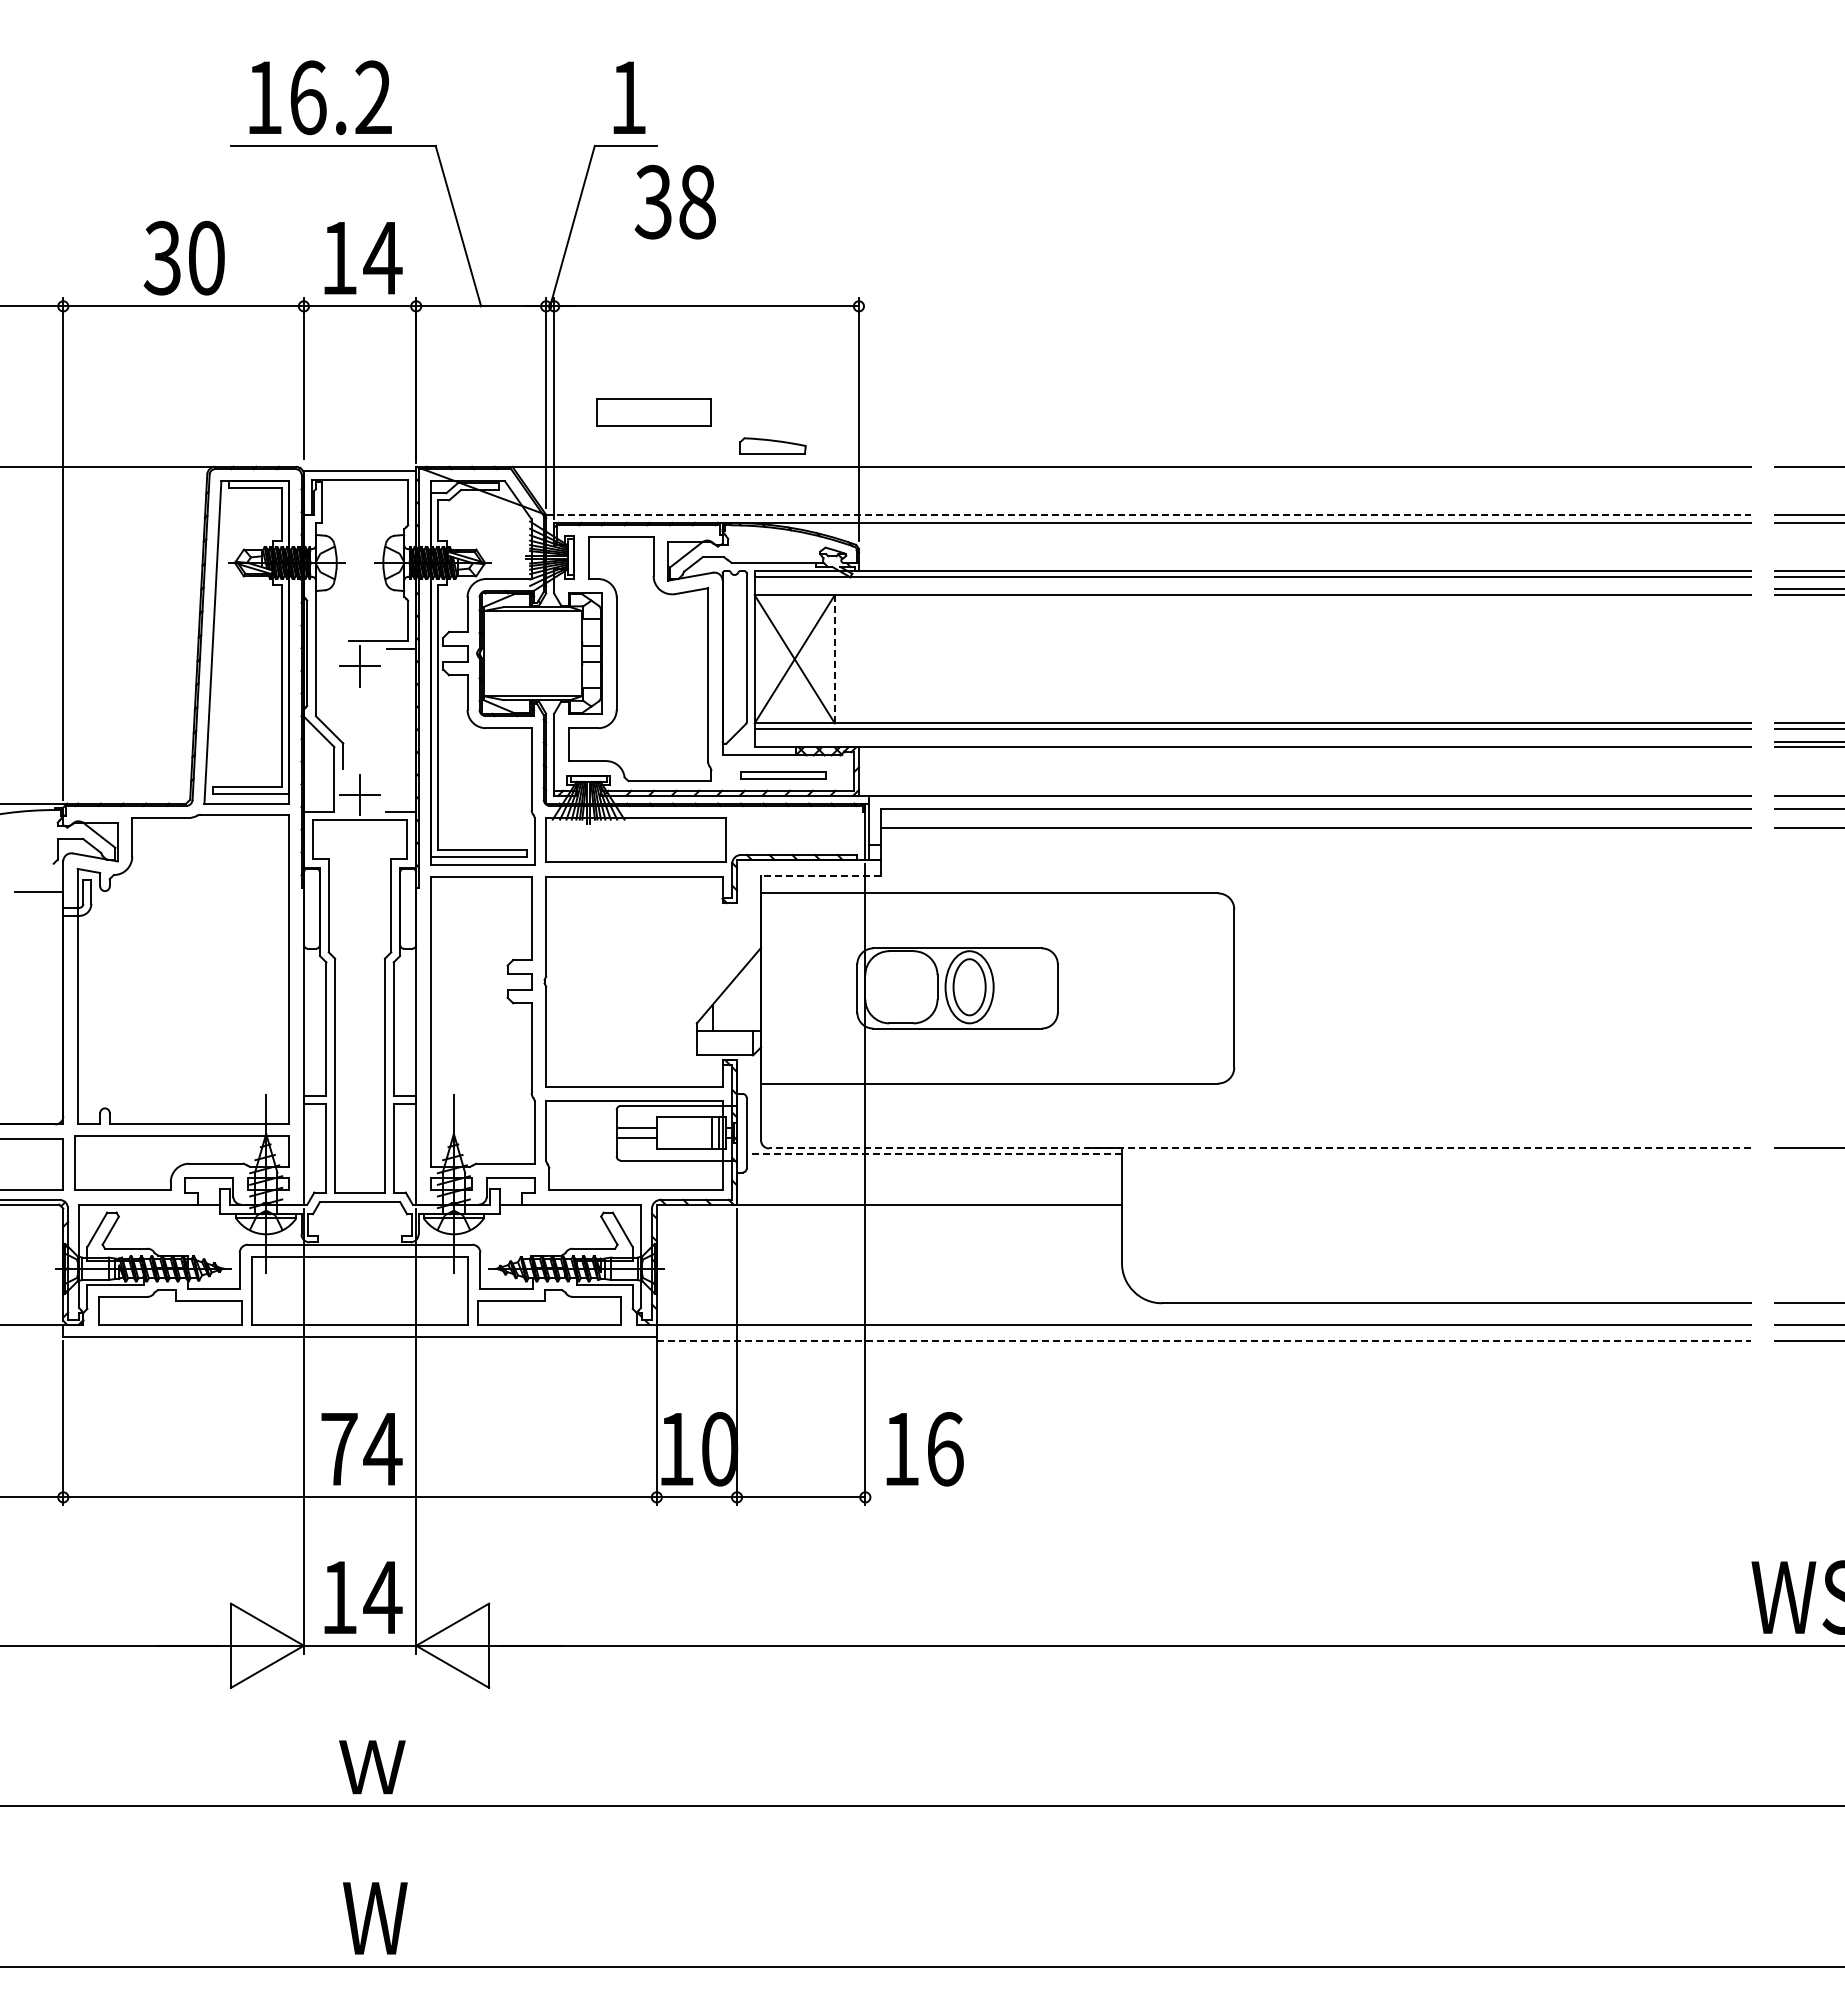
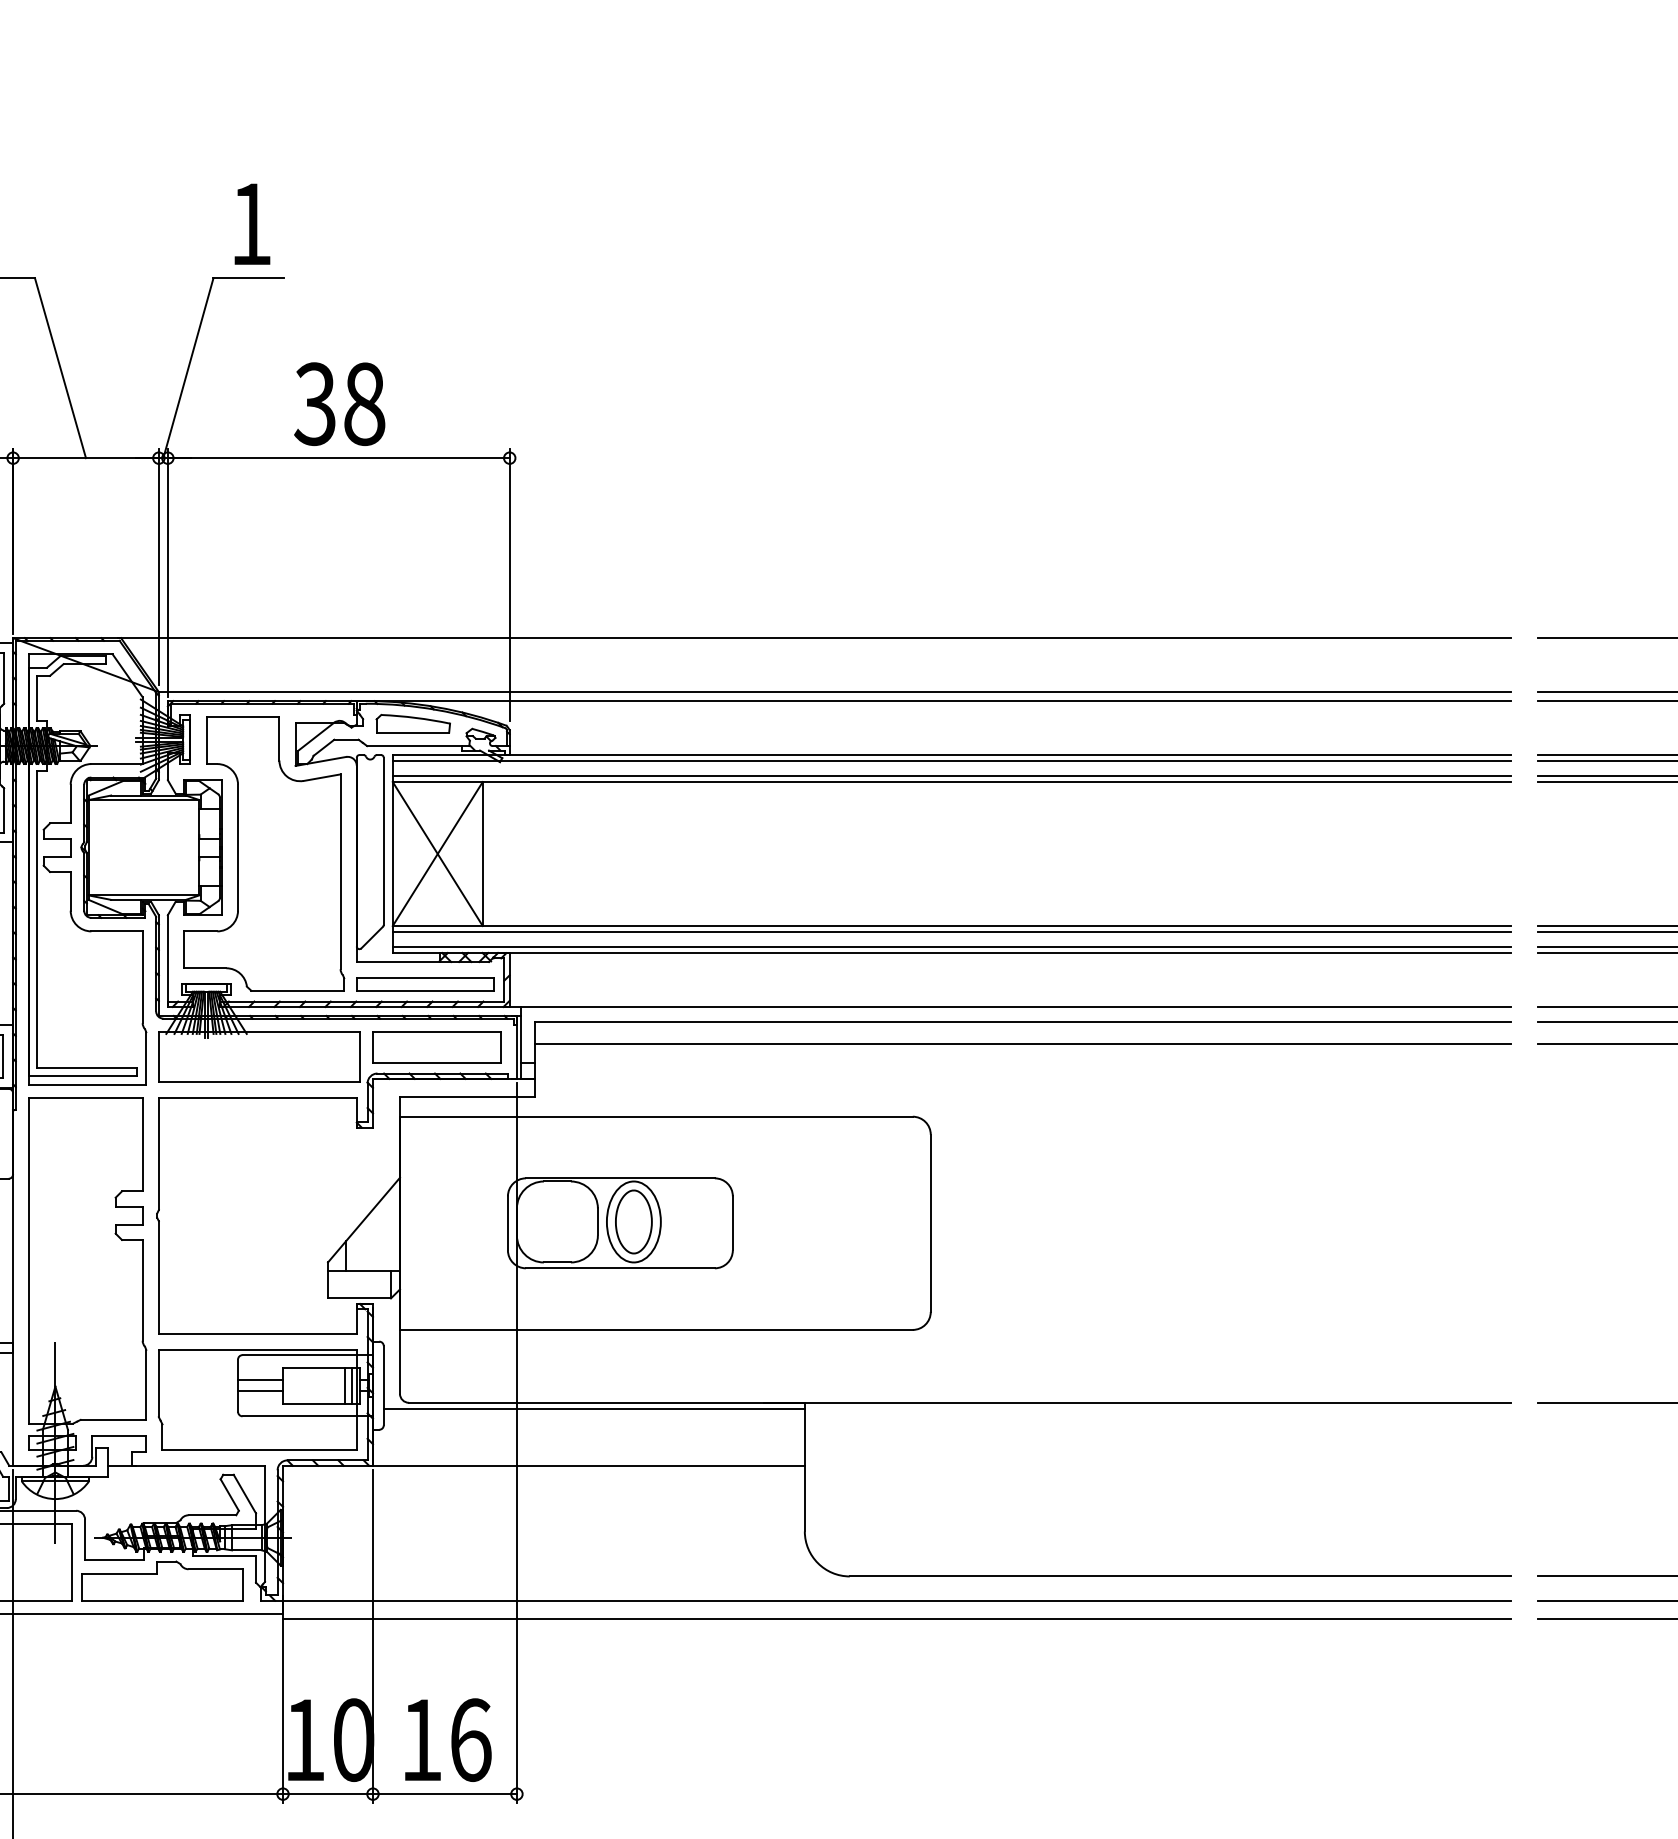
text: (674, 201) -> (338, 403), moved
part: (653, 412) -> (436, 1047), moved
part: (772, 445) -> (412, 723), moved
line: (1148, 514) -> (834, 691), dashed -> solid
line: (1252, 589) -> (951, 775), added
line: (834, 658) -> (482, 853), dashed -> solid
line: (1252, 741) -> (951, 946), added
part: (783, 775) -> (425, 984), size x1.43
line: (820, 875) -> (466, 1096), dashed -> solid
line: (1259, 1148) -> (959, 1402), dashed -> solid
line: (934, 1154) -> (594, 1409), dashed -> solid
line: (1204, 1340) -> (897, 1618), dashed -> solid
text: (924, 1449) -> (447, 1740), moved

